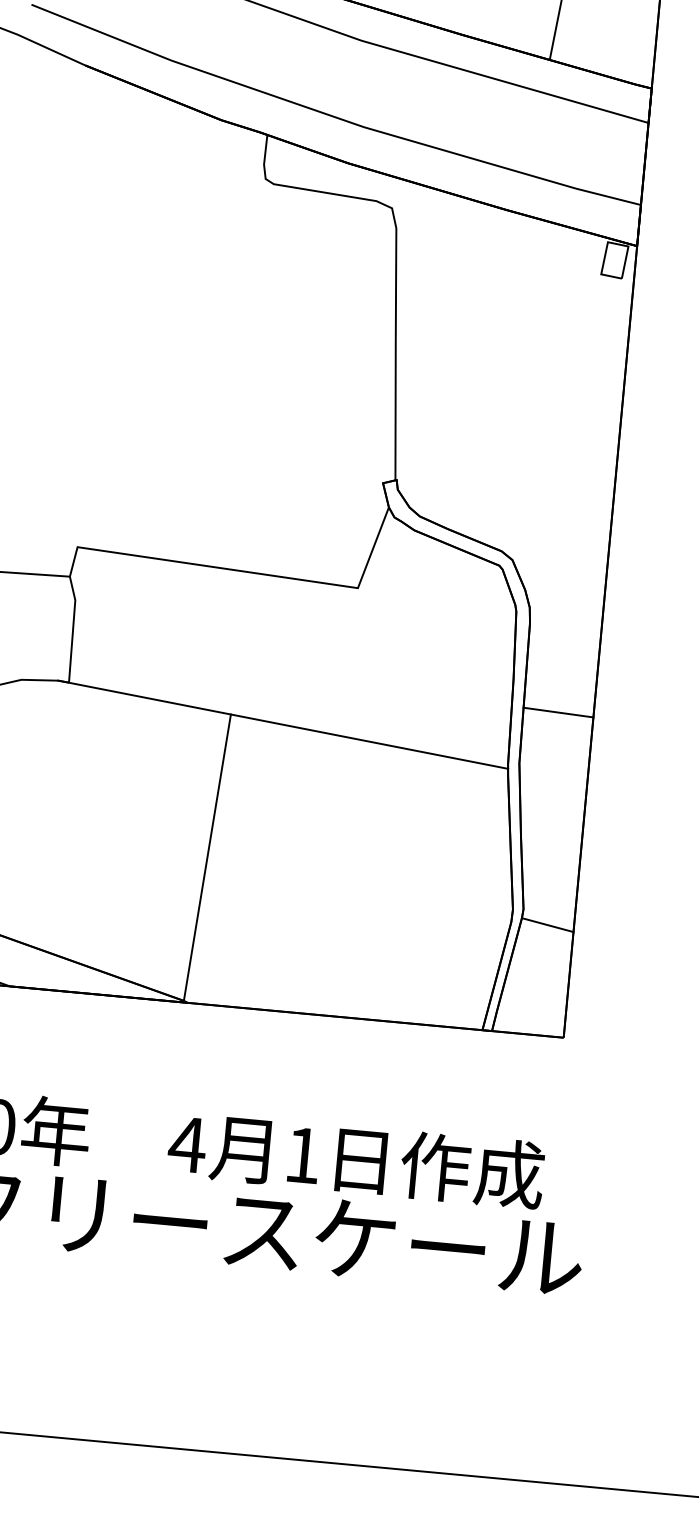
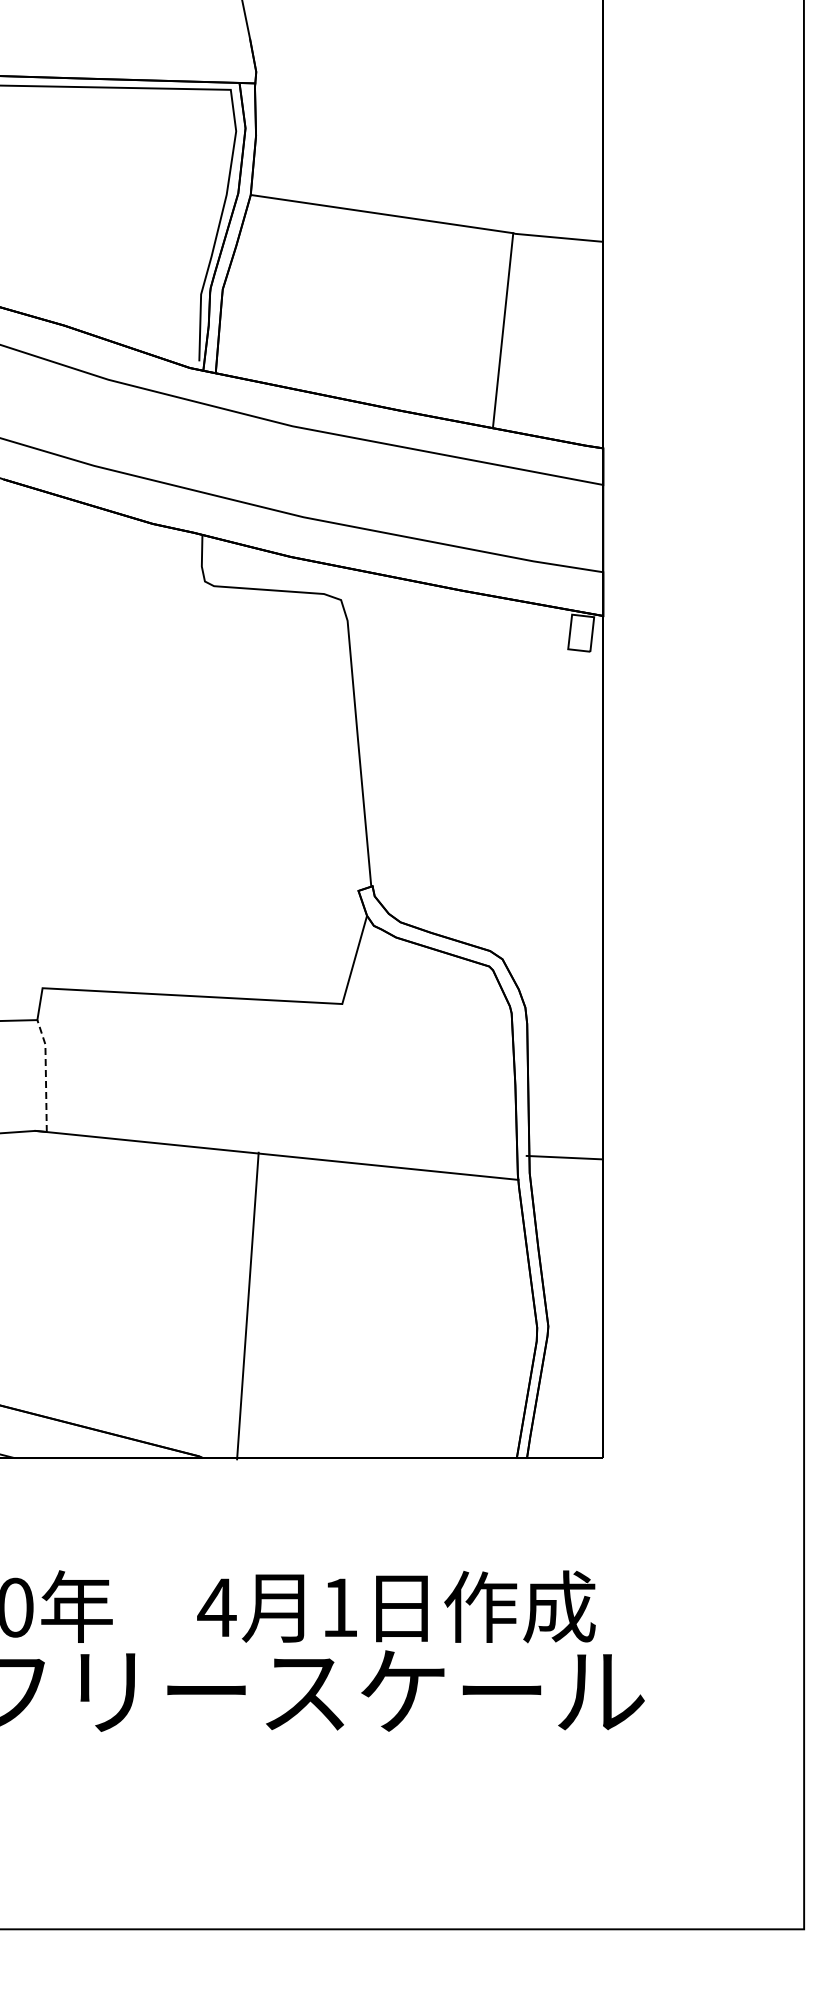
line: (72, 628) -> (45, 1074), solid -> dashed
line: (558, 712) -> (563, 1157), moved
line: (207, 857) -> (247, 1305), moved
line: (547, 924) -> (575, 1340), removed

